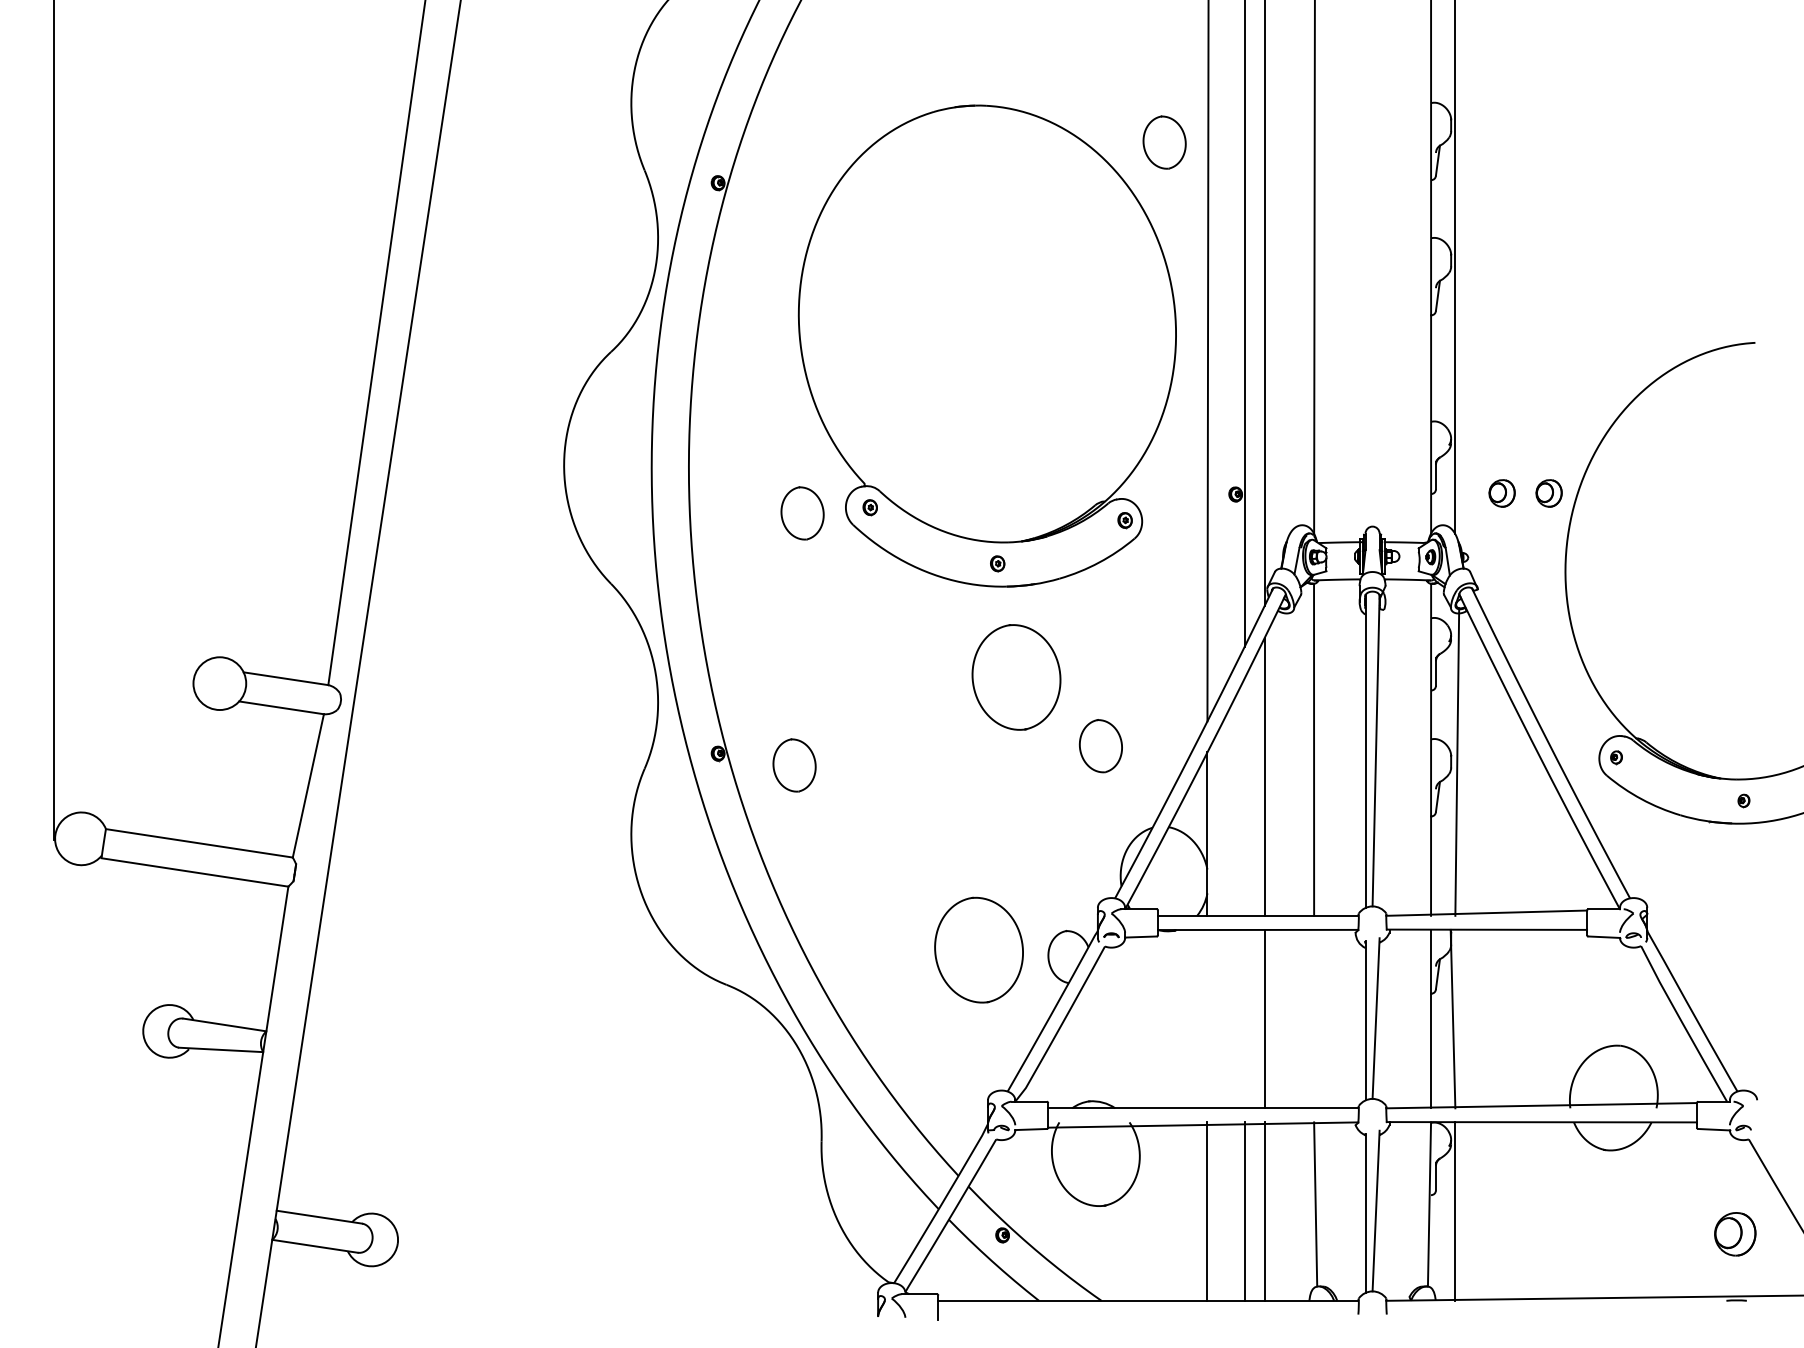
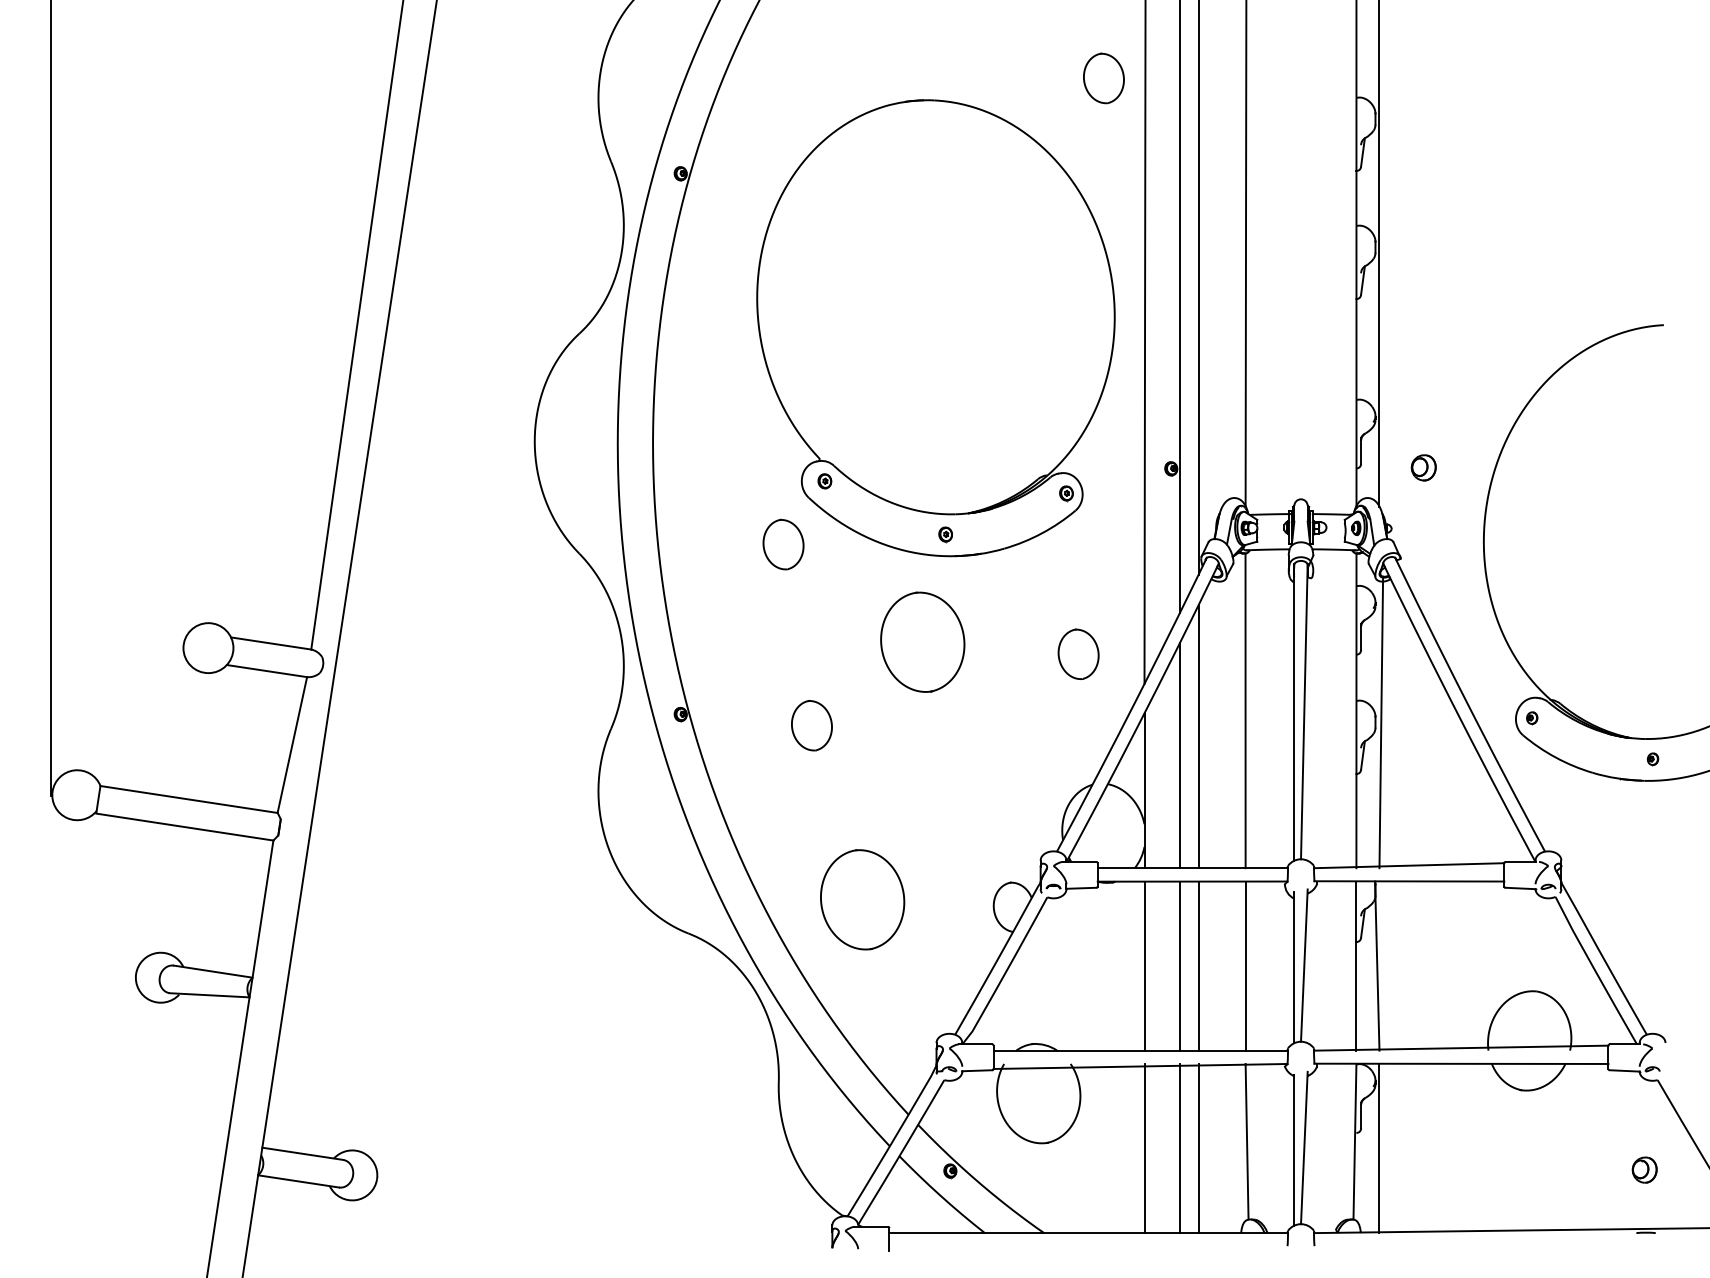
part: (1164, 142) -> (1103, 78), moved
part: (1548, 493) -> (1467, 467), removed
part: (802, 513) -> (783, 544), moved
part: (1016, 677) -> (922, 642), moved
part: (1100, 746) -> (1078, 654), moved
part: (794, 765) -> (811, 725), moved
line: (1244, 796) -> (1179, 755), added
part: (978, 949) -> (862, 899), moved
line: (1207, 1018) -> (1144, 965), added
line: (1244, 1018) -> (1179, 965), added
line: (1314, 1018) -> (1245, 965), added
part: (1734, 1234) -> (1644, 1170), size x0.62

